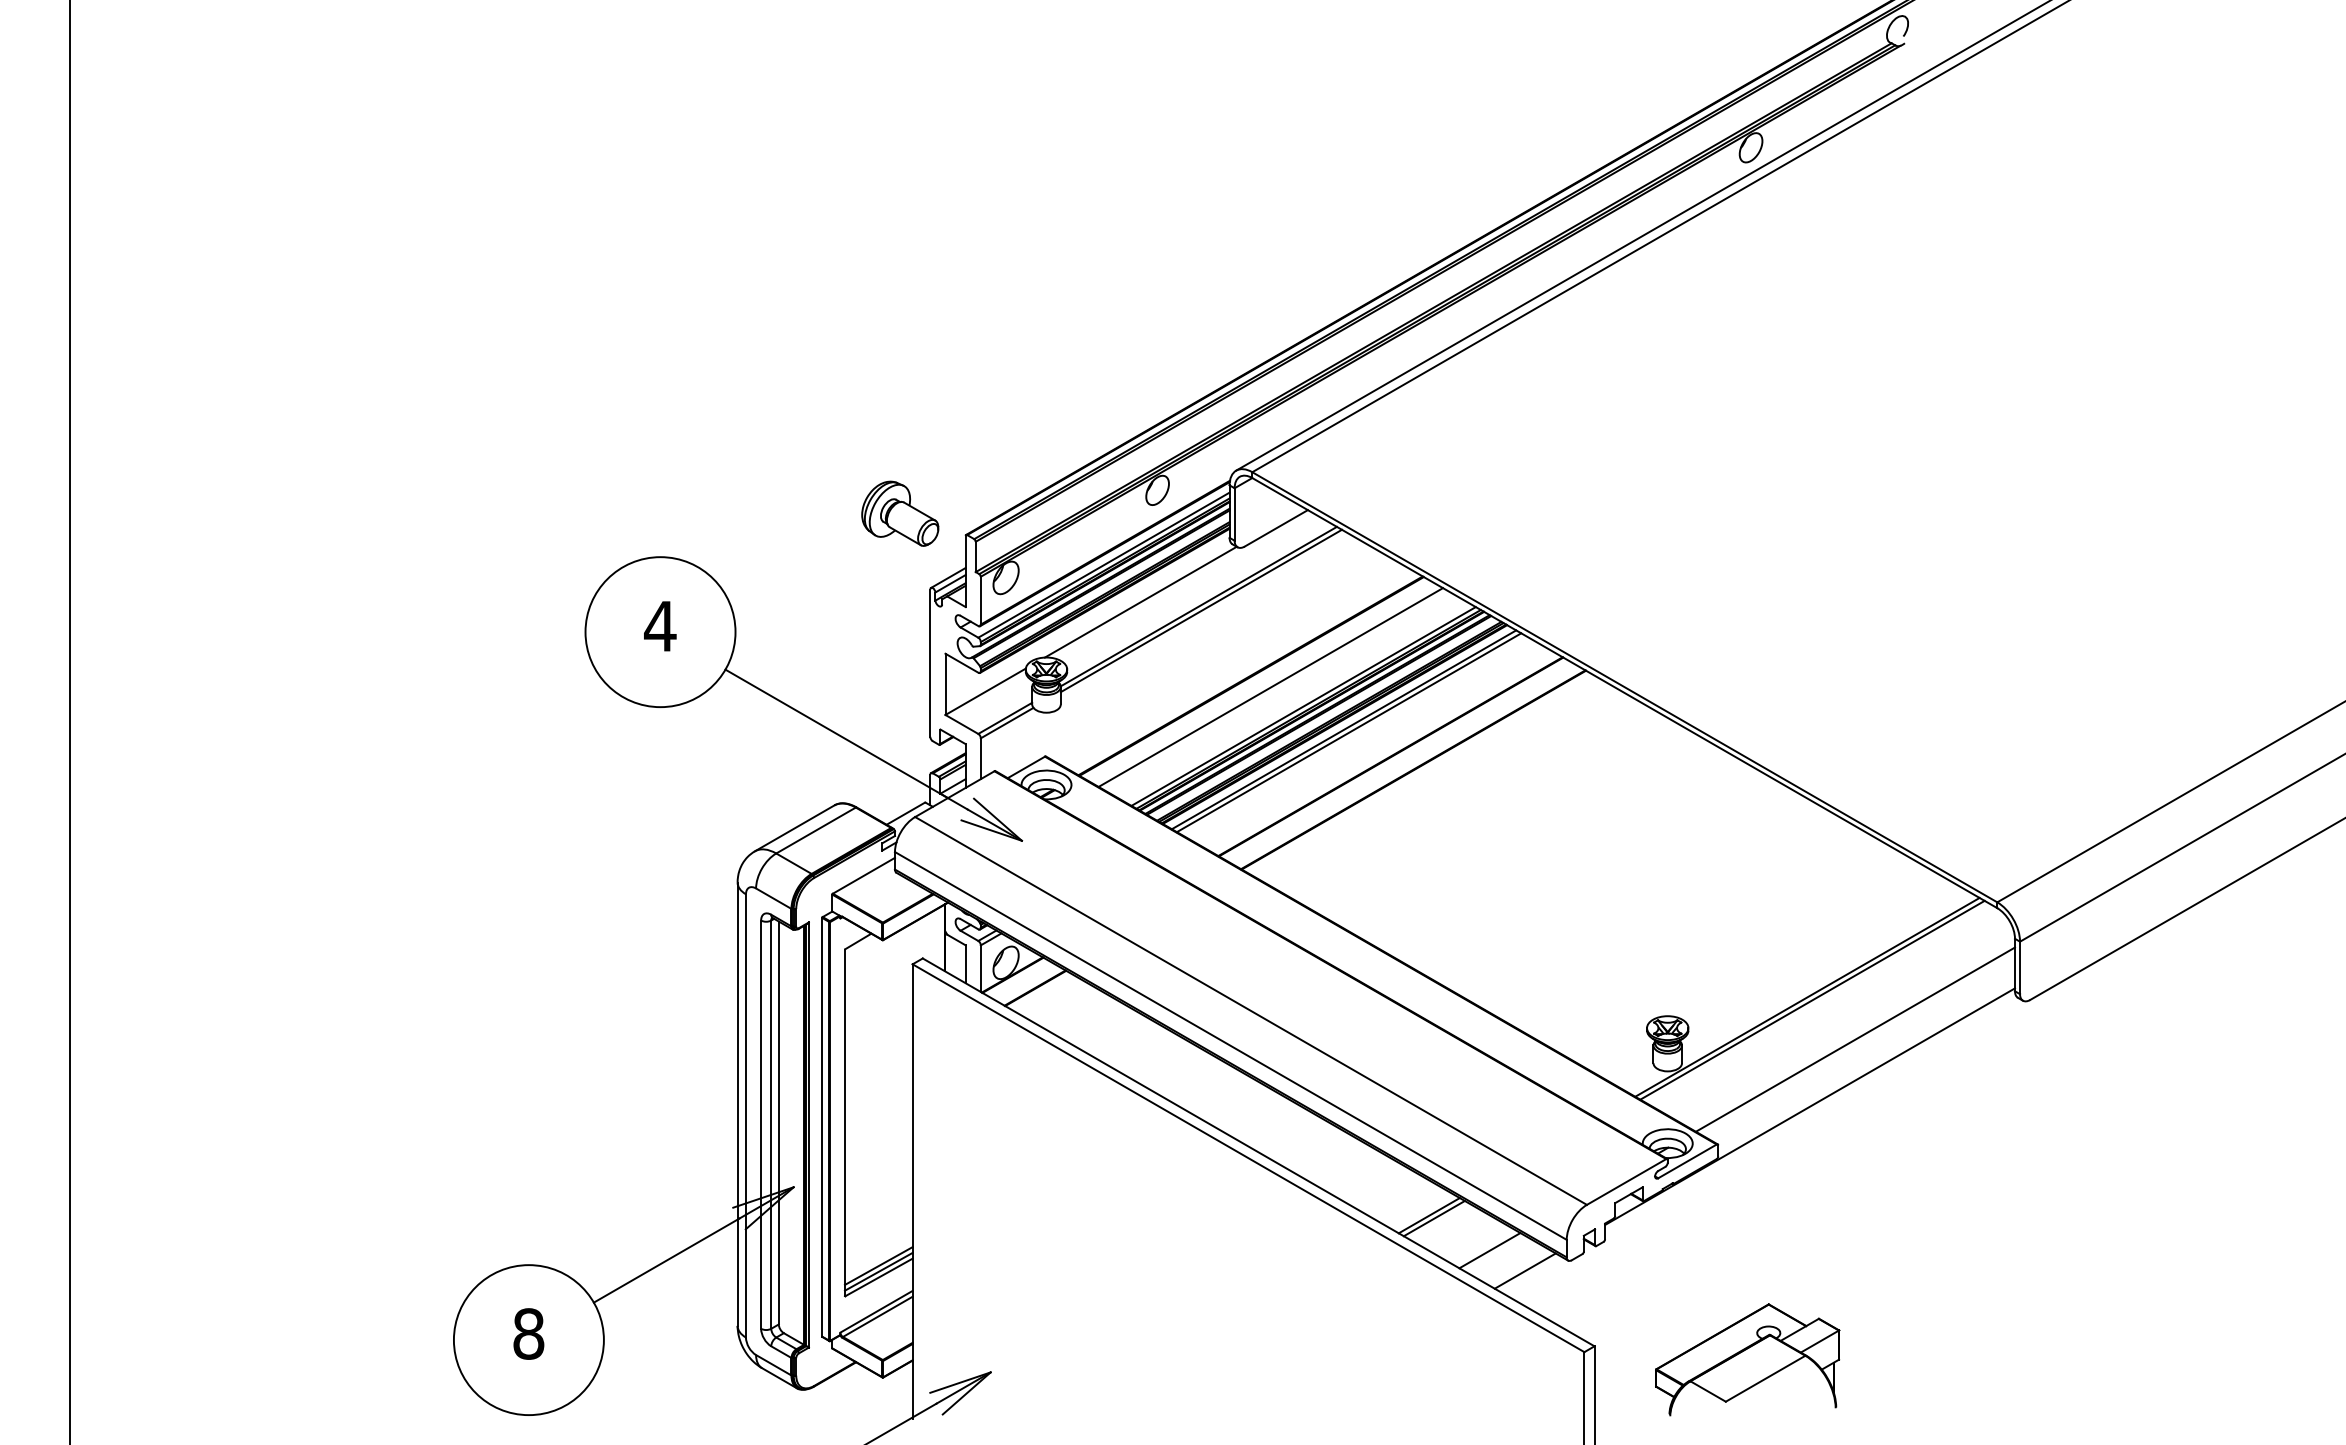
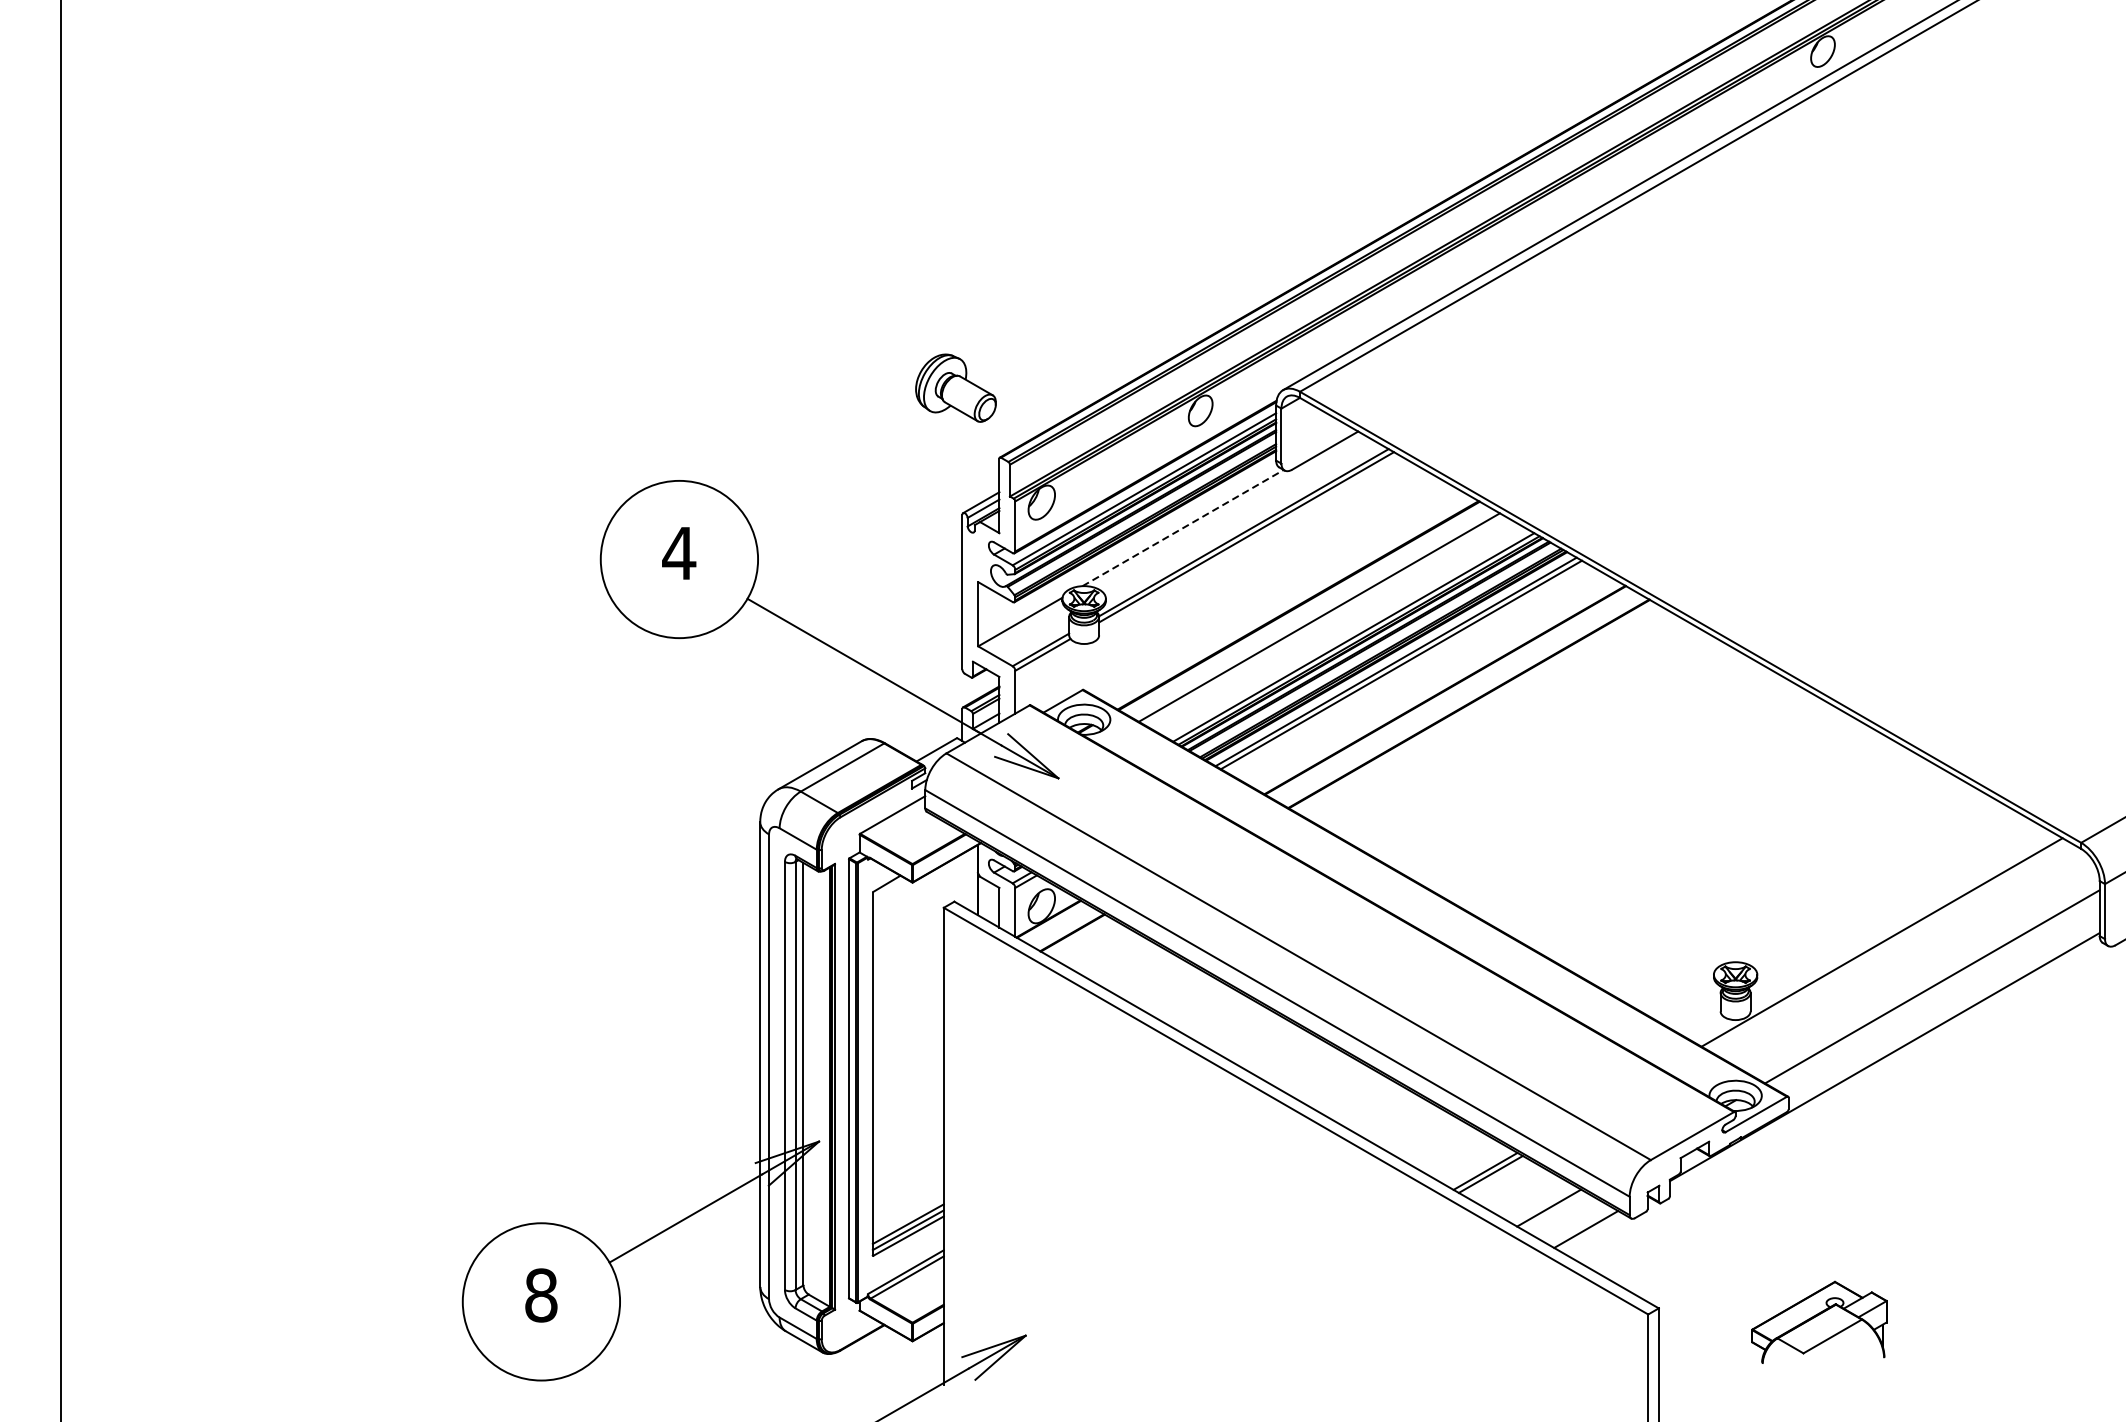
part: (900, 513) -> (956, 387), moved
line: (1140, 602) -> (1182, 528), solid -> dashed
line: (1812, 999) -> (1887, 944), removed
part: (1747, 1359) -> (1819, 1322), size x0.7

